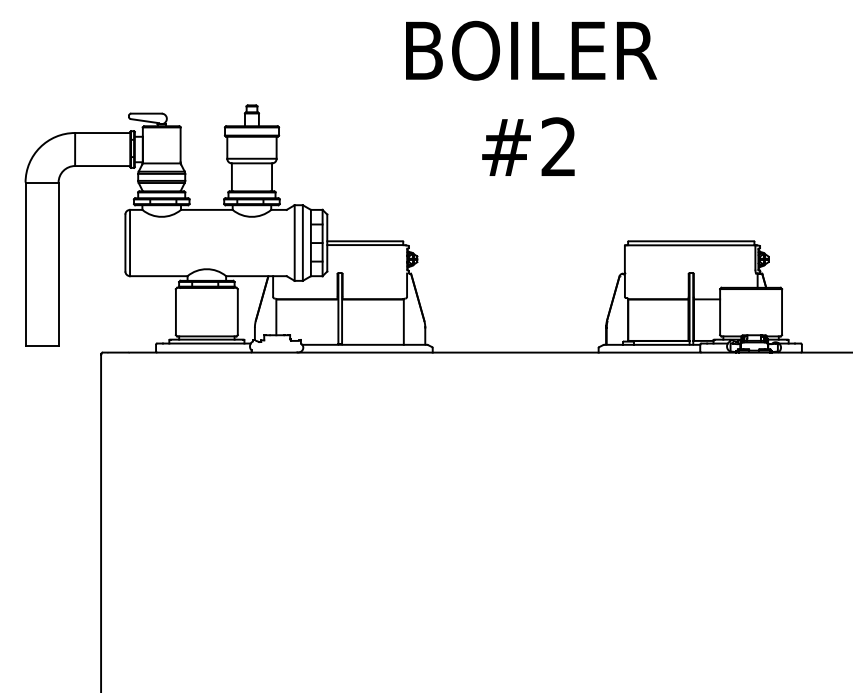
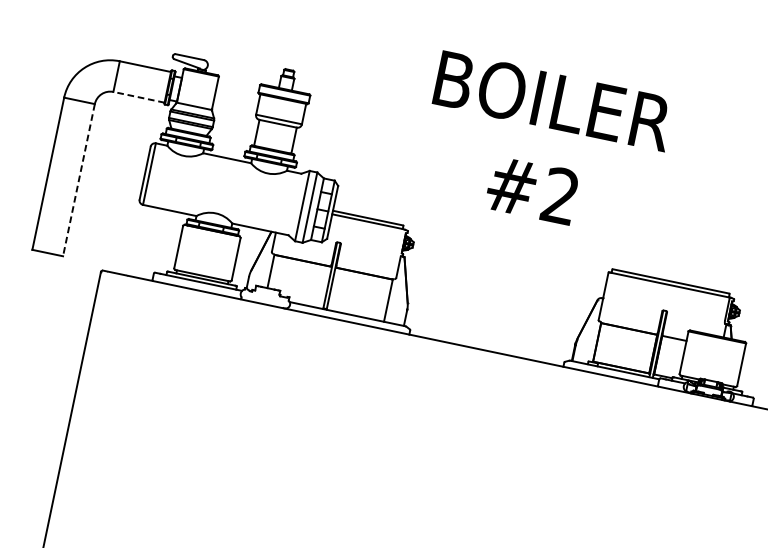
text: (531, 97) -> (544, 144), moved
line: (102, 166) -> (138, 97), solid -> dashed
line: (58, 264) -> (78, 180), solid -> dashed

